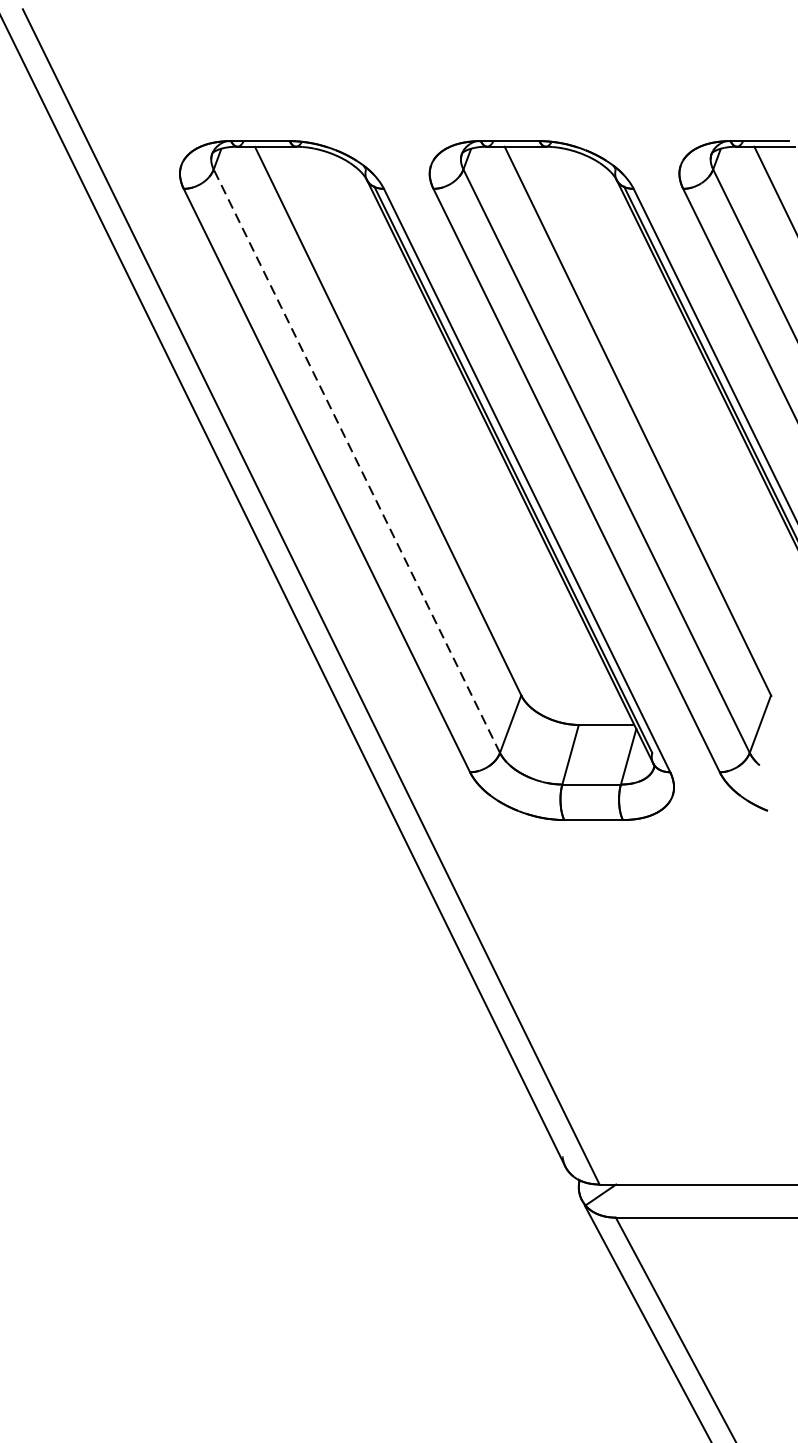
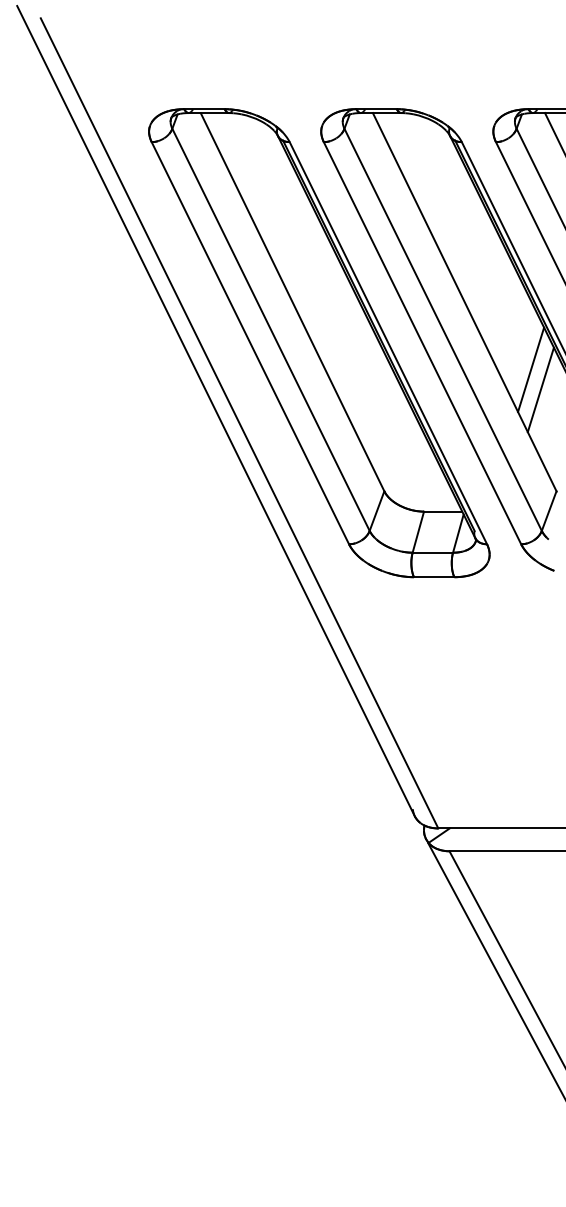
line: (357, 460) -> (271, 329), dashed -> solid
line: (734, 518) -> (531, 369), added
line: (747, 547) -> (540, 389), added

